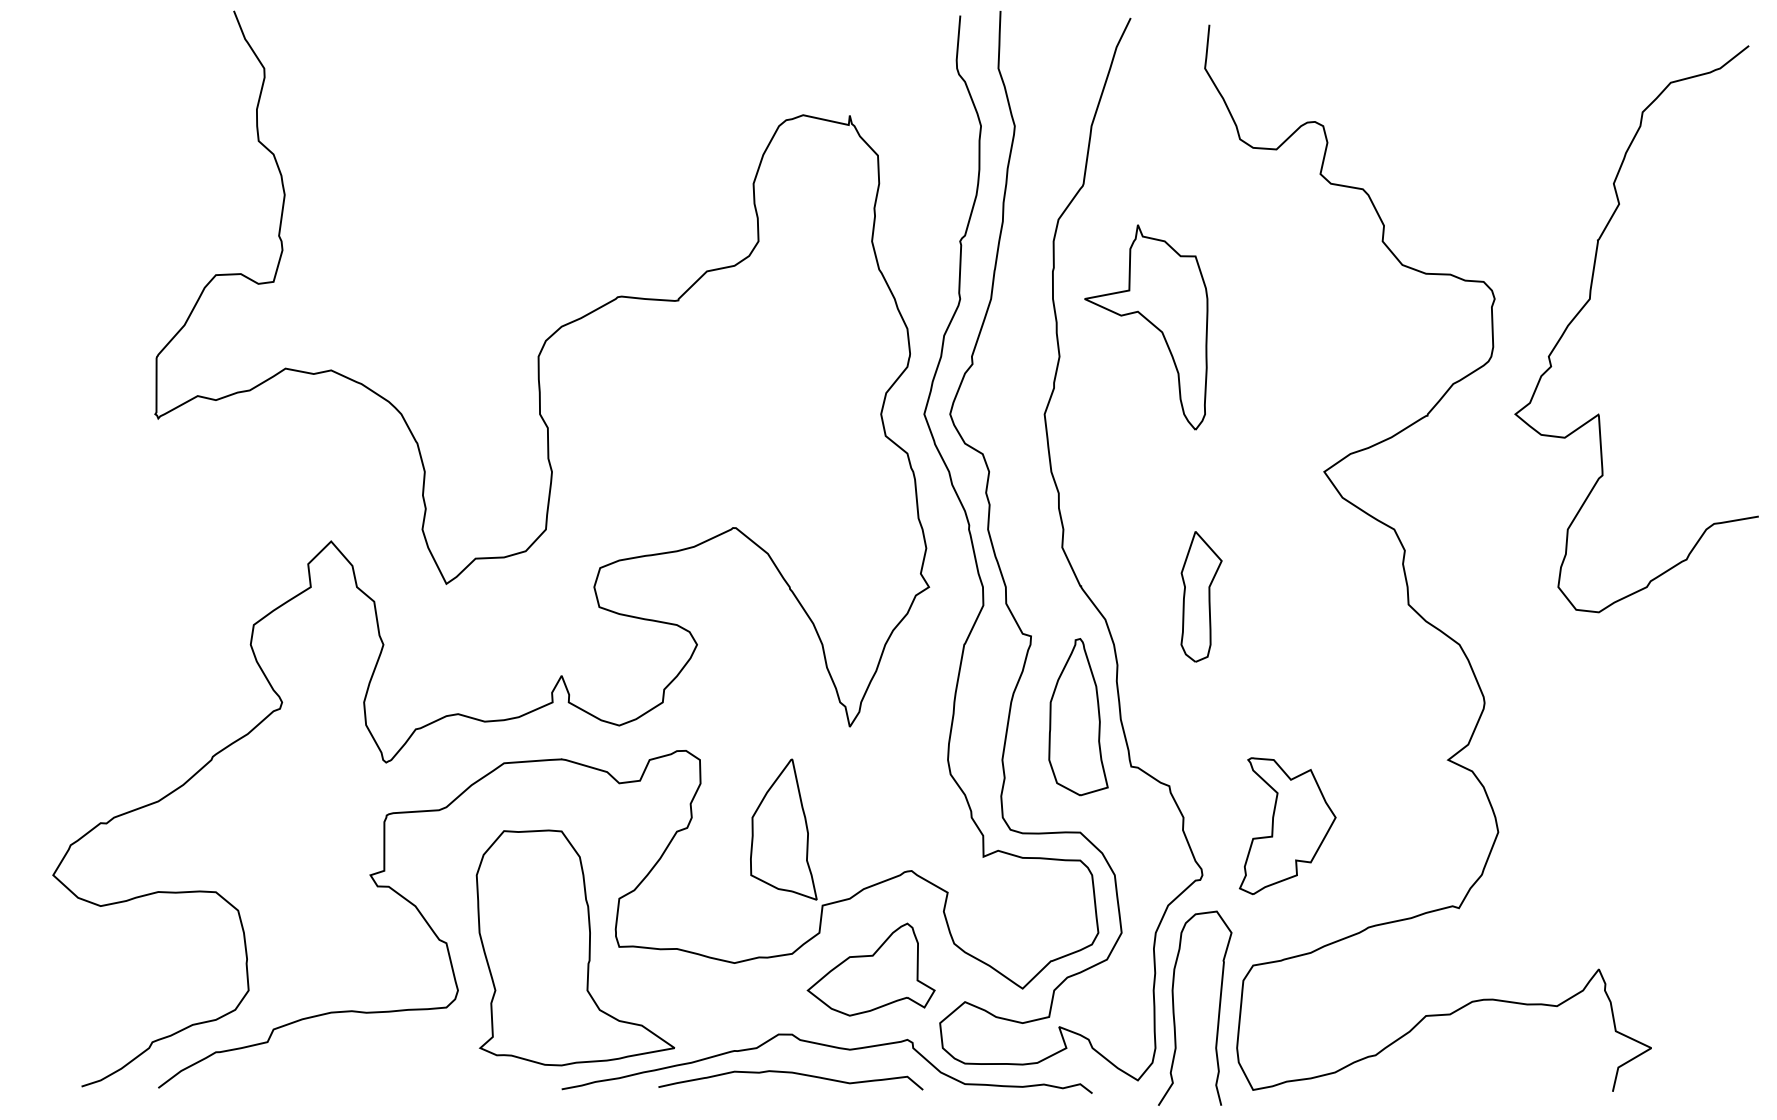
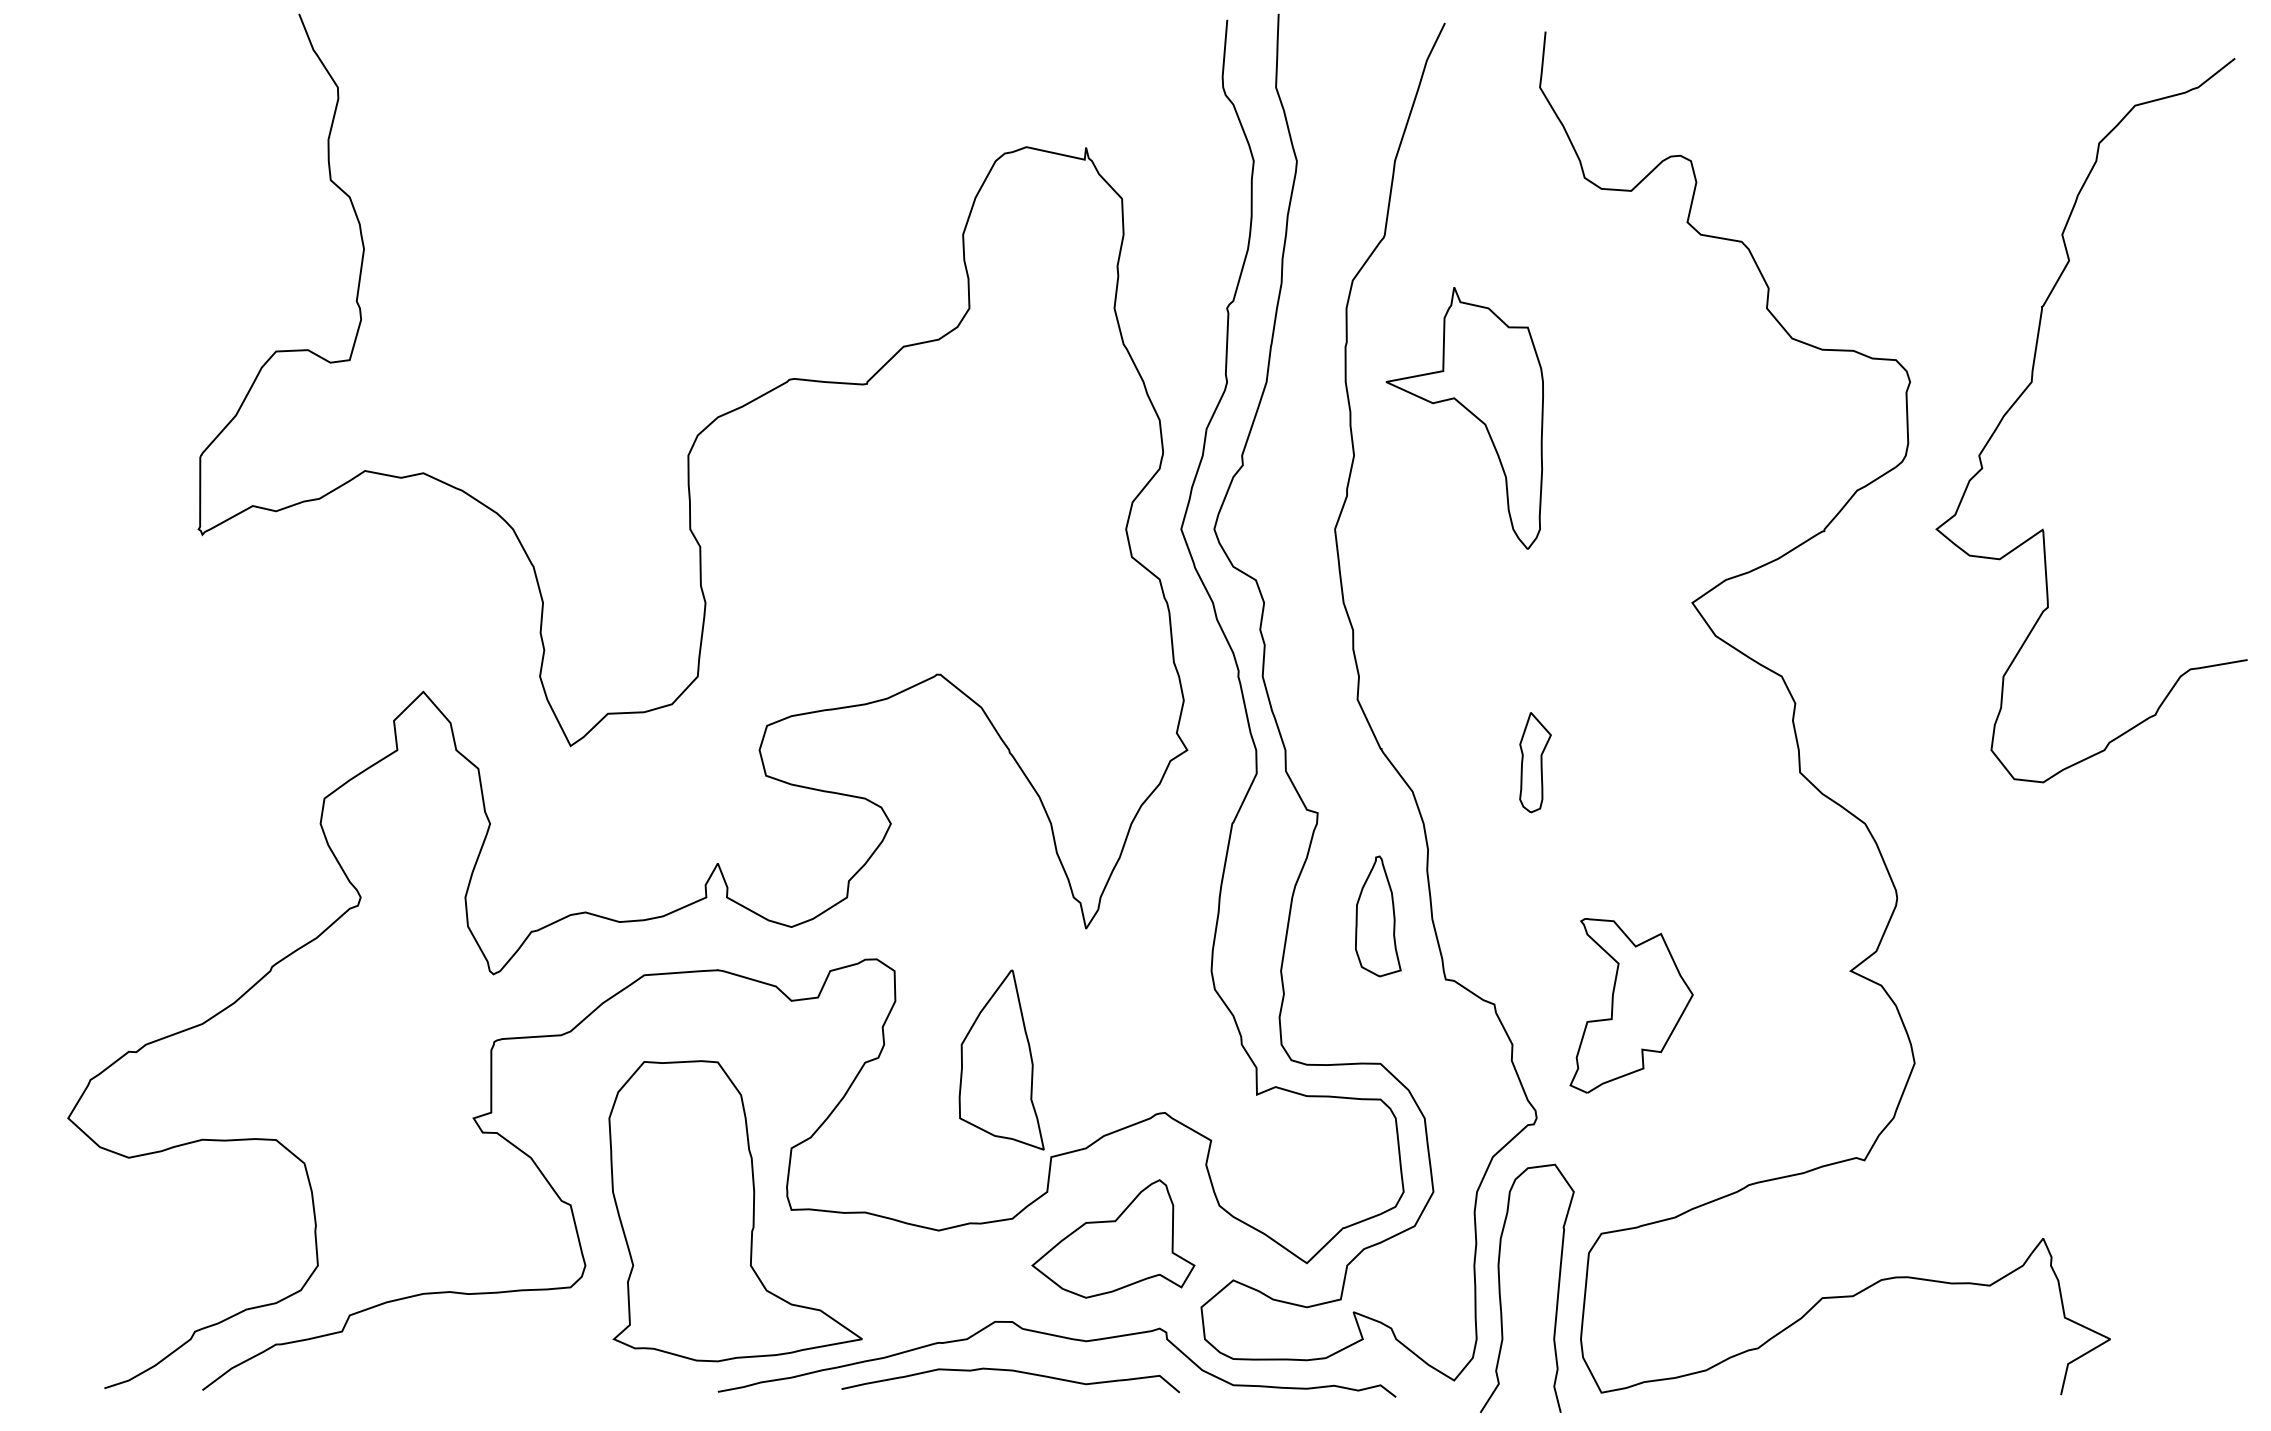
part: (1201, 596) -> (1535, 762), size x0.6
part: (1078, 717) -> (1378, 916), size x0.6
part: (1287, 826) -> (1631, 1006), moved

